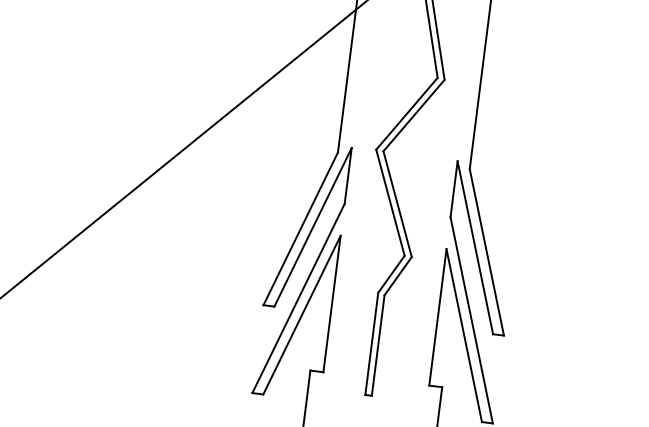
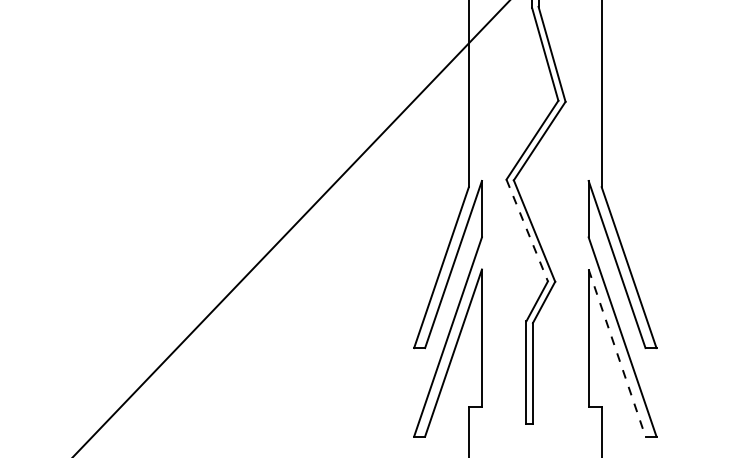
line: (390, 202) -> (527, 230), solid -> dashed
line: (464, 336) -> (617, 353), solid -> dashed

